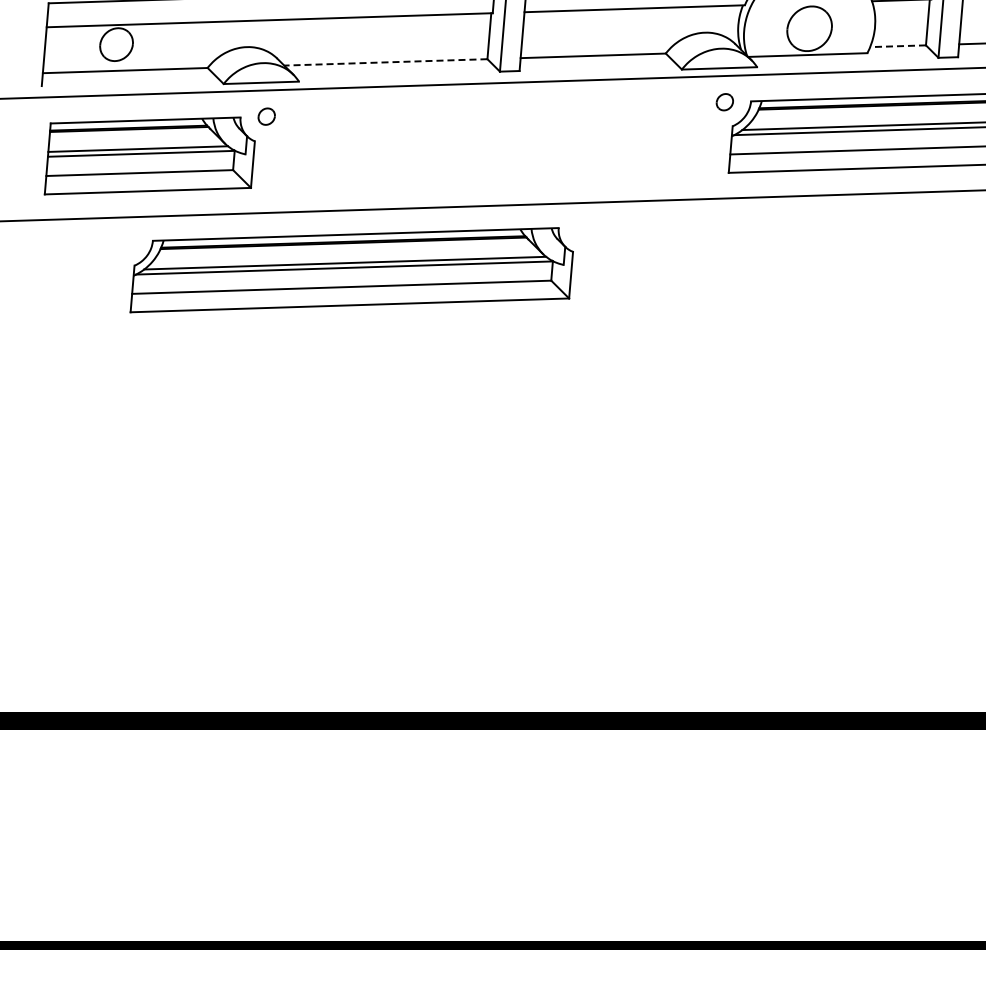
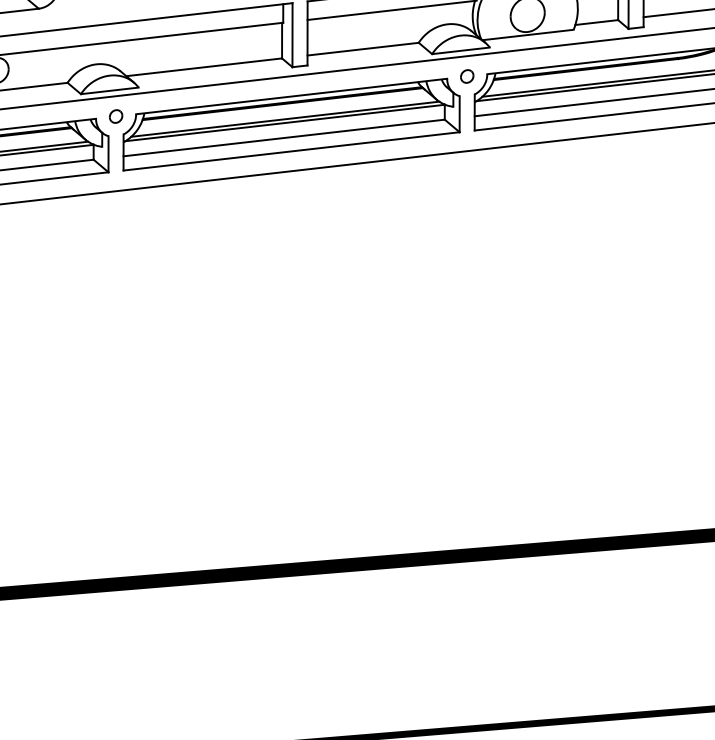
line: (898, 46) -> (597, 22), dashed -> solid
line: (385, 62) -> (203, 67), dashed -> solid
part: (351, 270) -> (290, 124), moved

